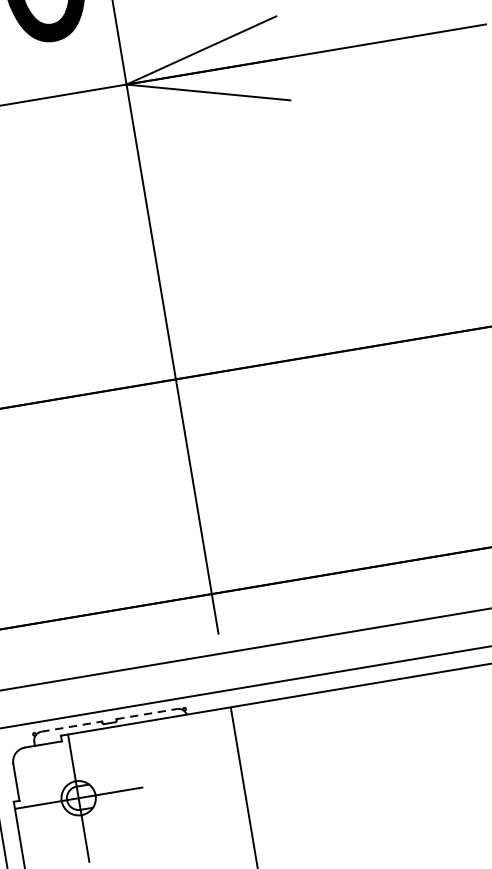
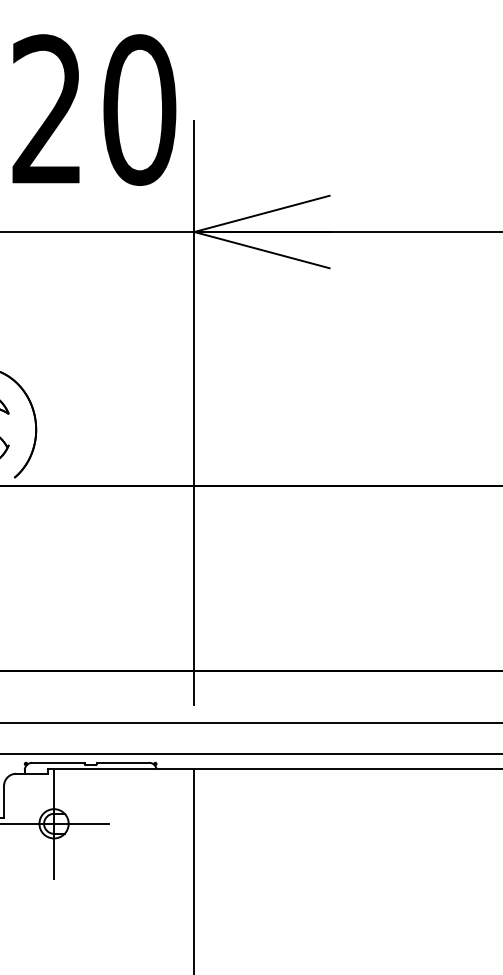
line: (147, 713) -> (123, 762), dashed -> solid
line: (71, 726) -> (58, 762), dashed -> solid

